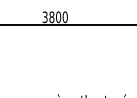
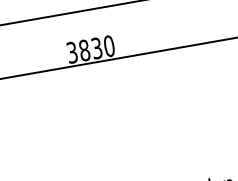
text: (58, 17) -> (96, 48), 3800 -> 3830

